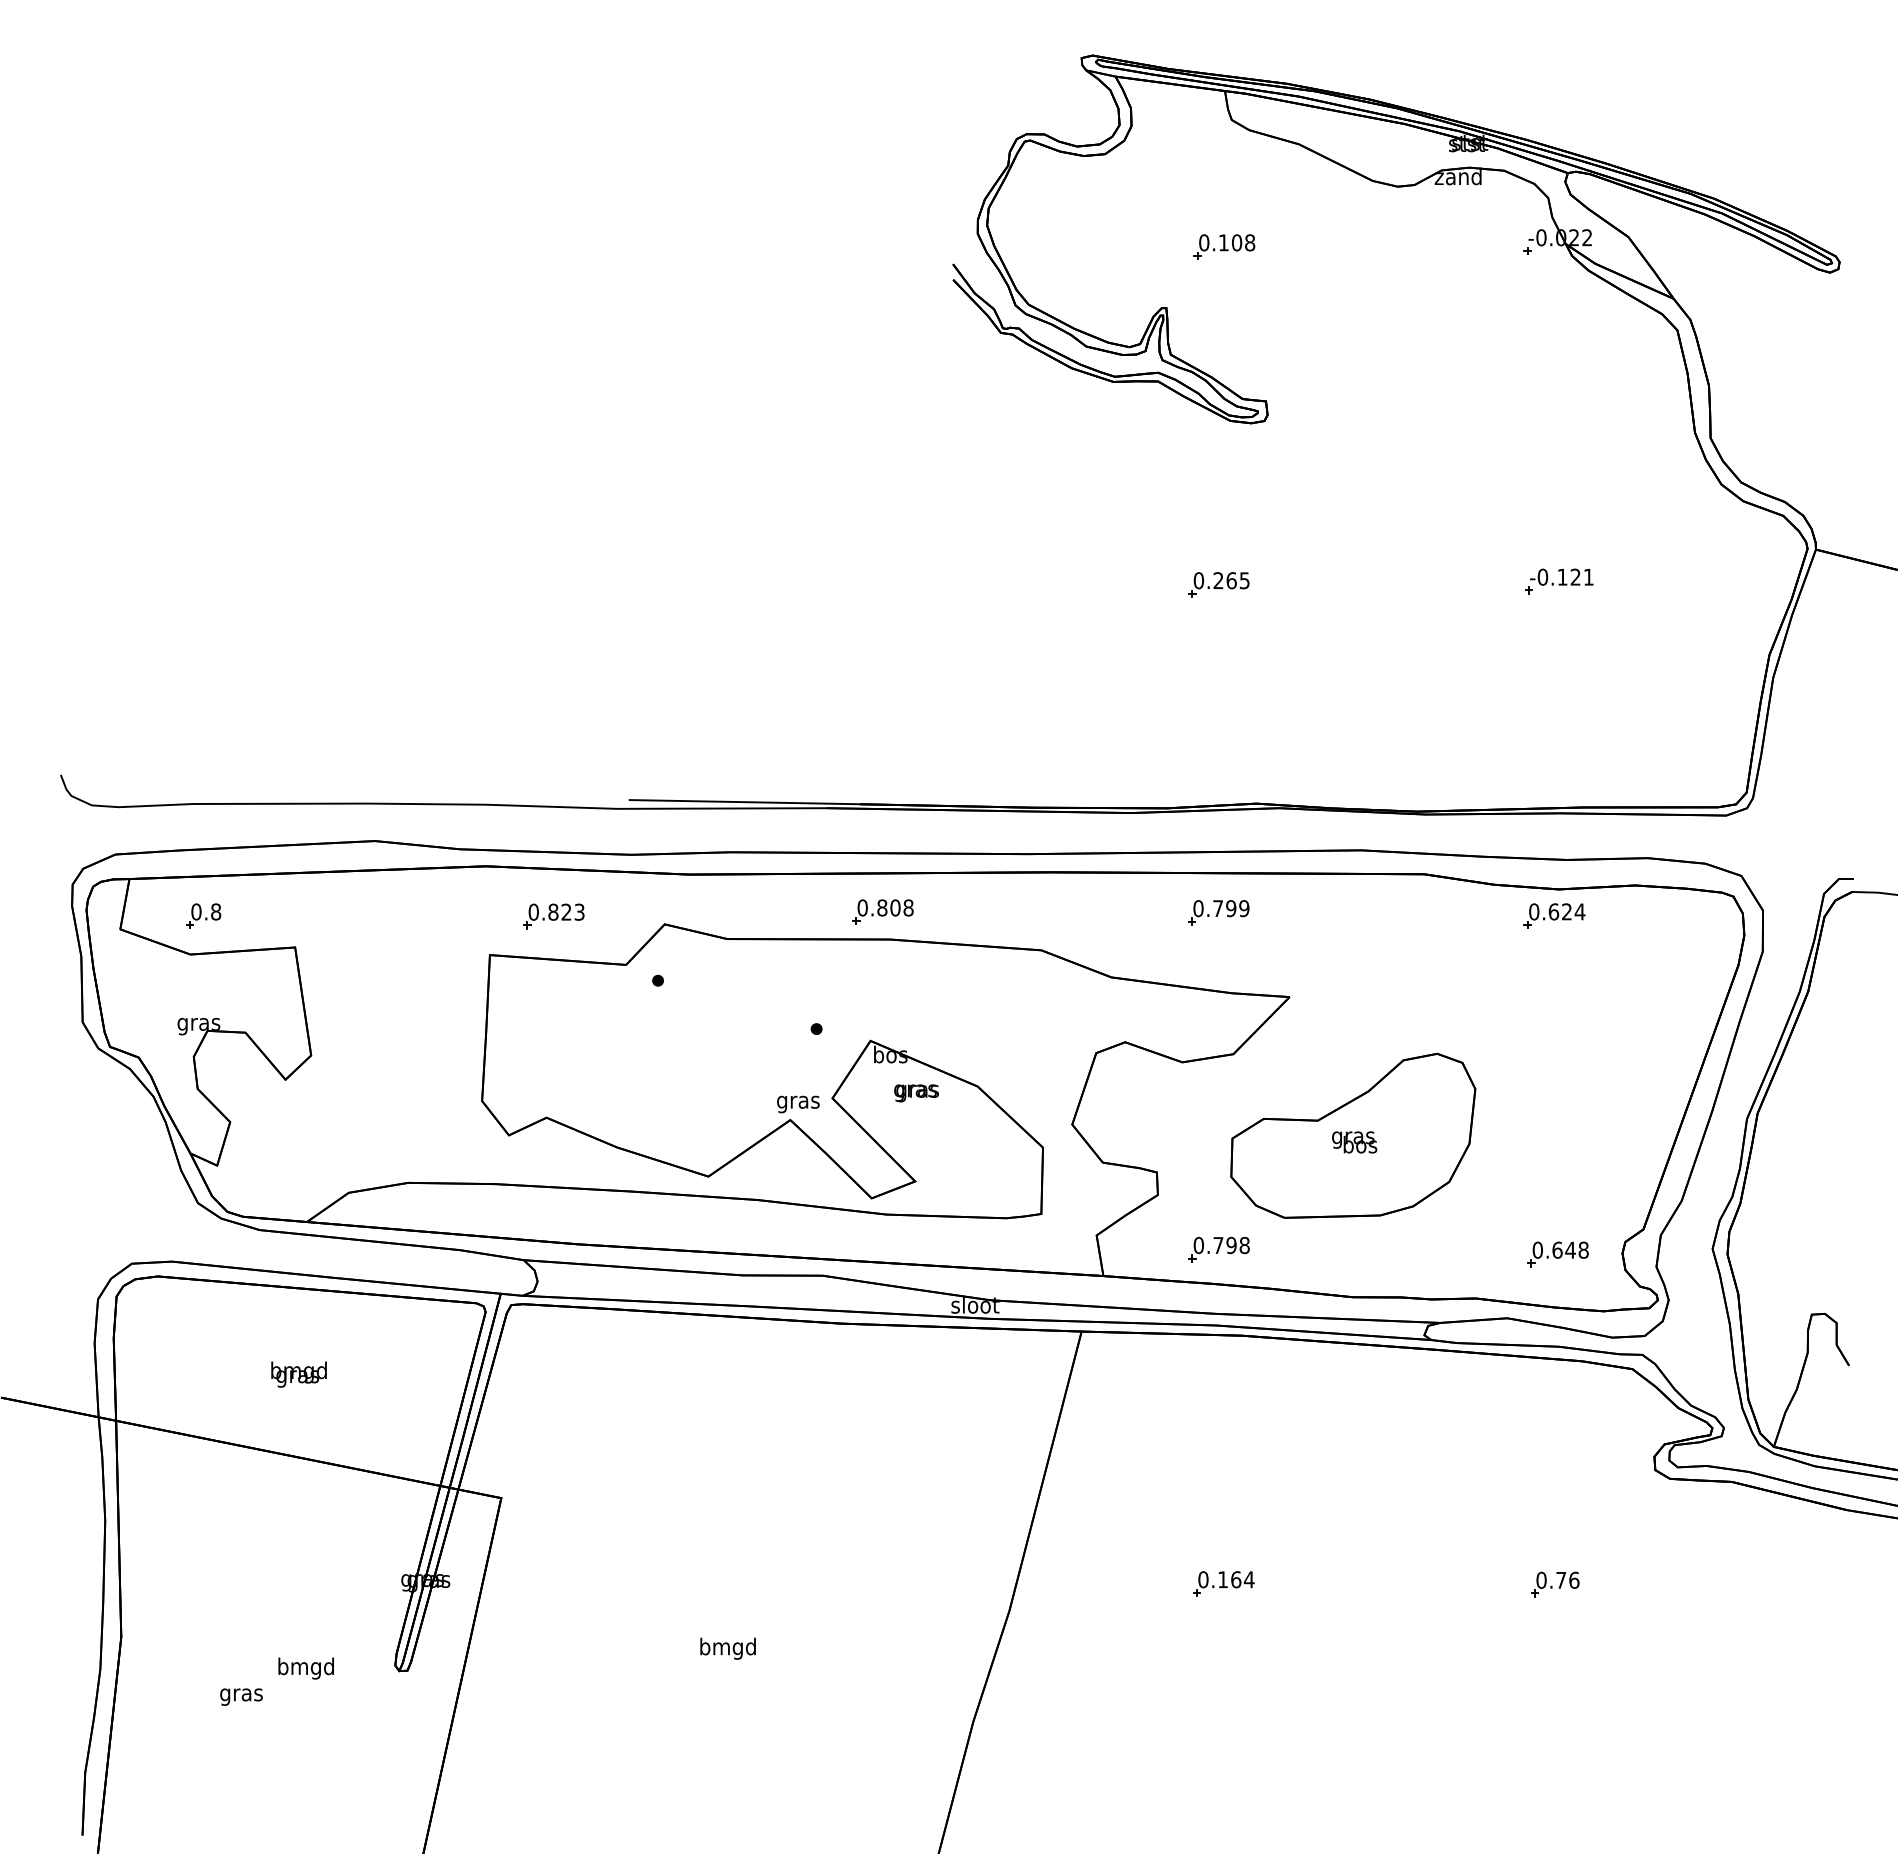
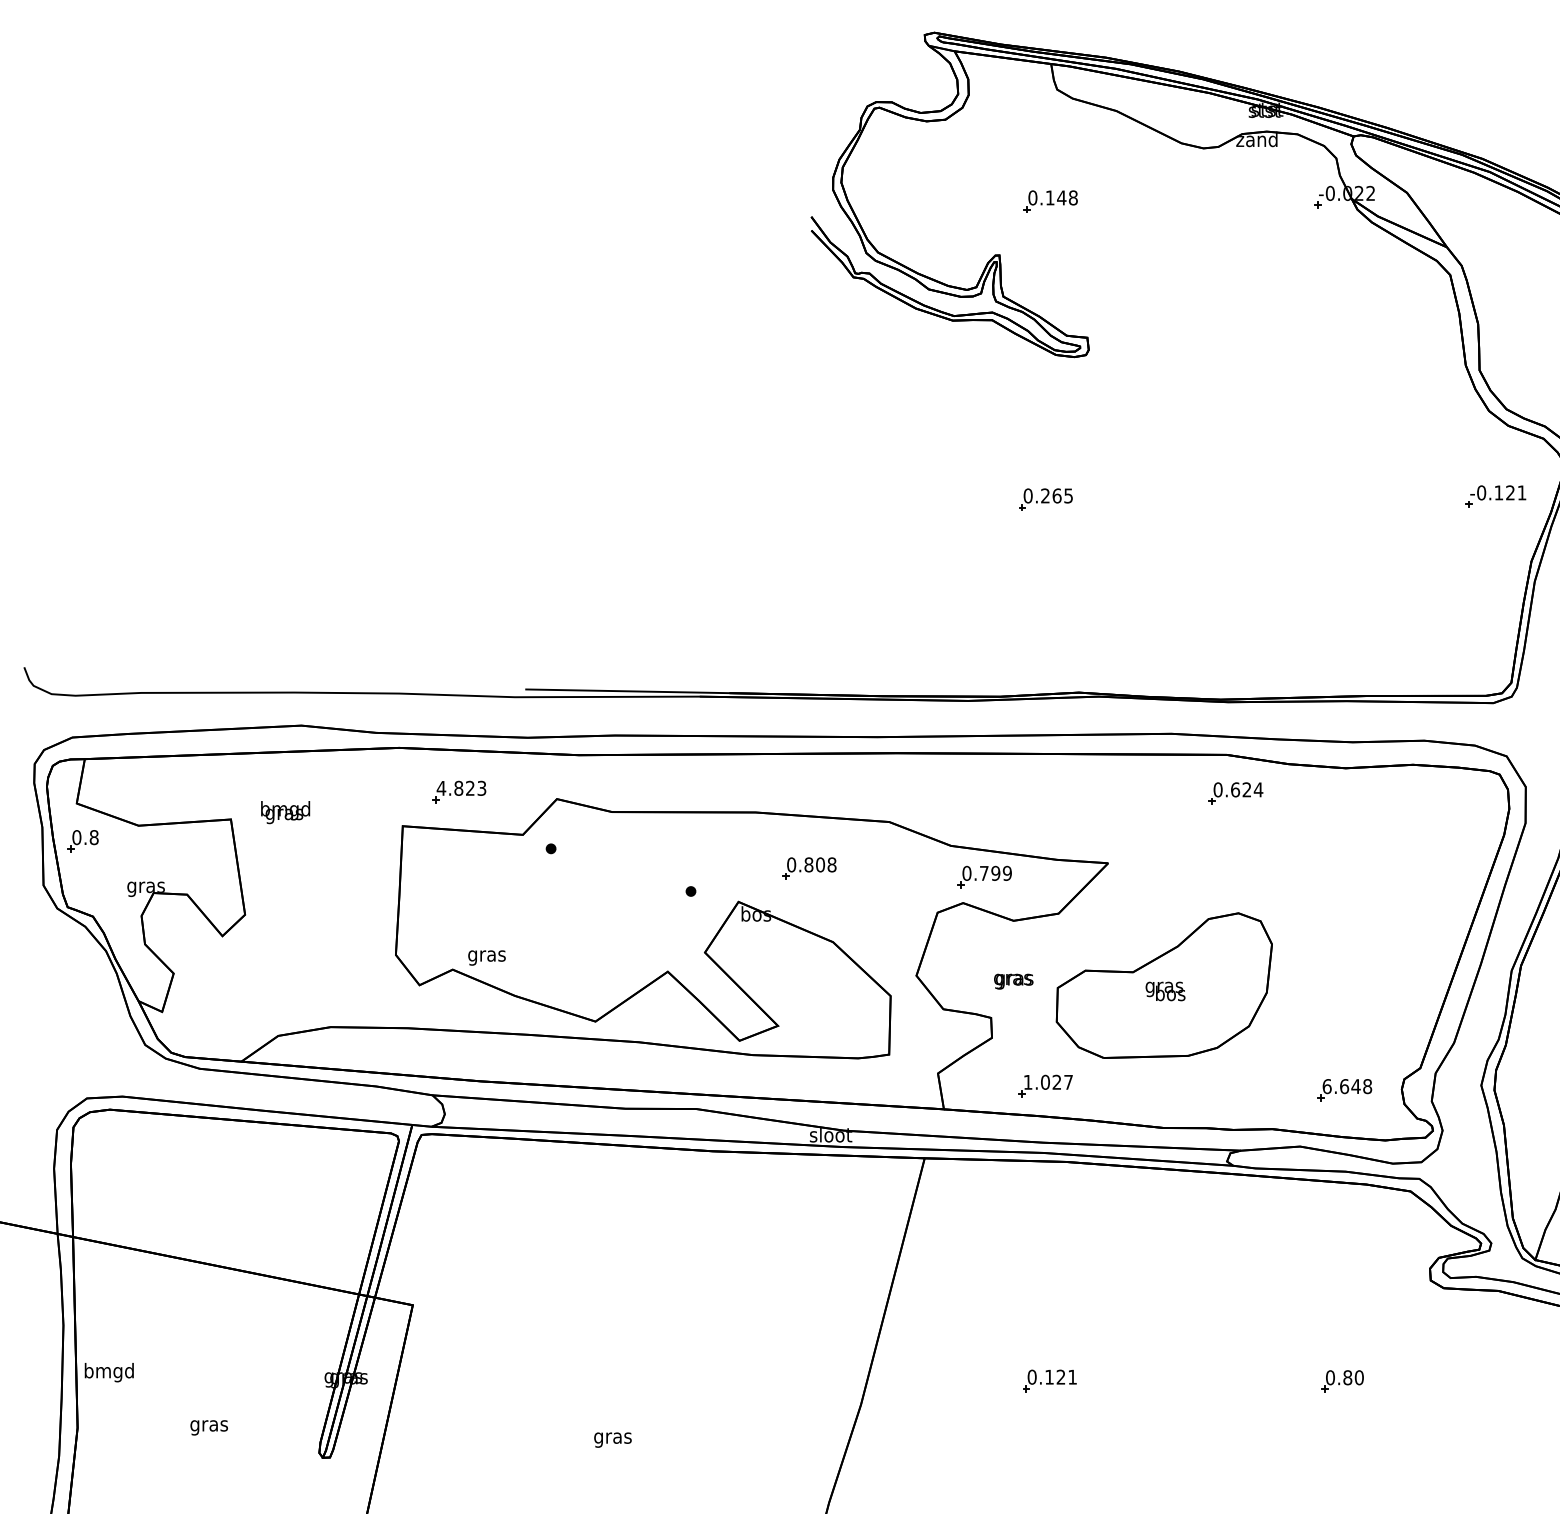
text: (1236, 242) -> (1061, 197), 0.108 -> 0.148
part: (1559, 581) -> (1496, 496), moved
text: (533, 911) -> (441, 787), 0.823 -> 4.823
part: (882, 911) -> (809, 868), moved
part: (1218, 912) -> (984, 876), moved
part: (203, 915) -> (83, 840), moved
part: (1554, 915) -> (1236, 793), moved
text: (916, 1093) -> (1013, 981), moved
text: (798, 1104) -> (487, 958), moved
text: (1221, 1245) -> (1048, 1082), 0.798 -> 1.027
text: (1537, 1249) -> (1326, 1085), 0.648 -> 6.648
text: (298, 1374) -> (285, 812), moved
text: (1242, 1579) -> (1066, 1377), 0.164 -> 0.121
text: (1567, 1579) -> (1353, 1377), 0.76 -> 0.80
text: (727, 1648) -> (612, 1437), bmgd -> gras
text: (305, 1668) -> (108, 1372), moved
text: (241, 1696) -> (209, 1427), moved

